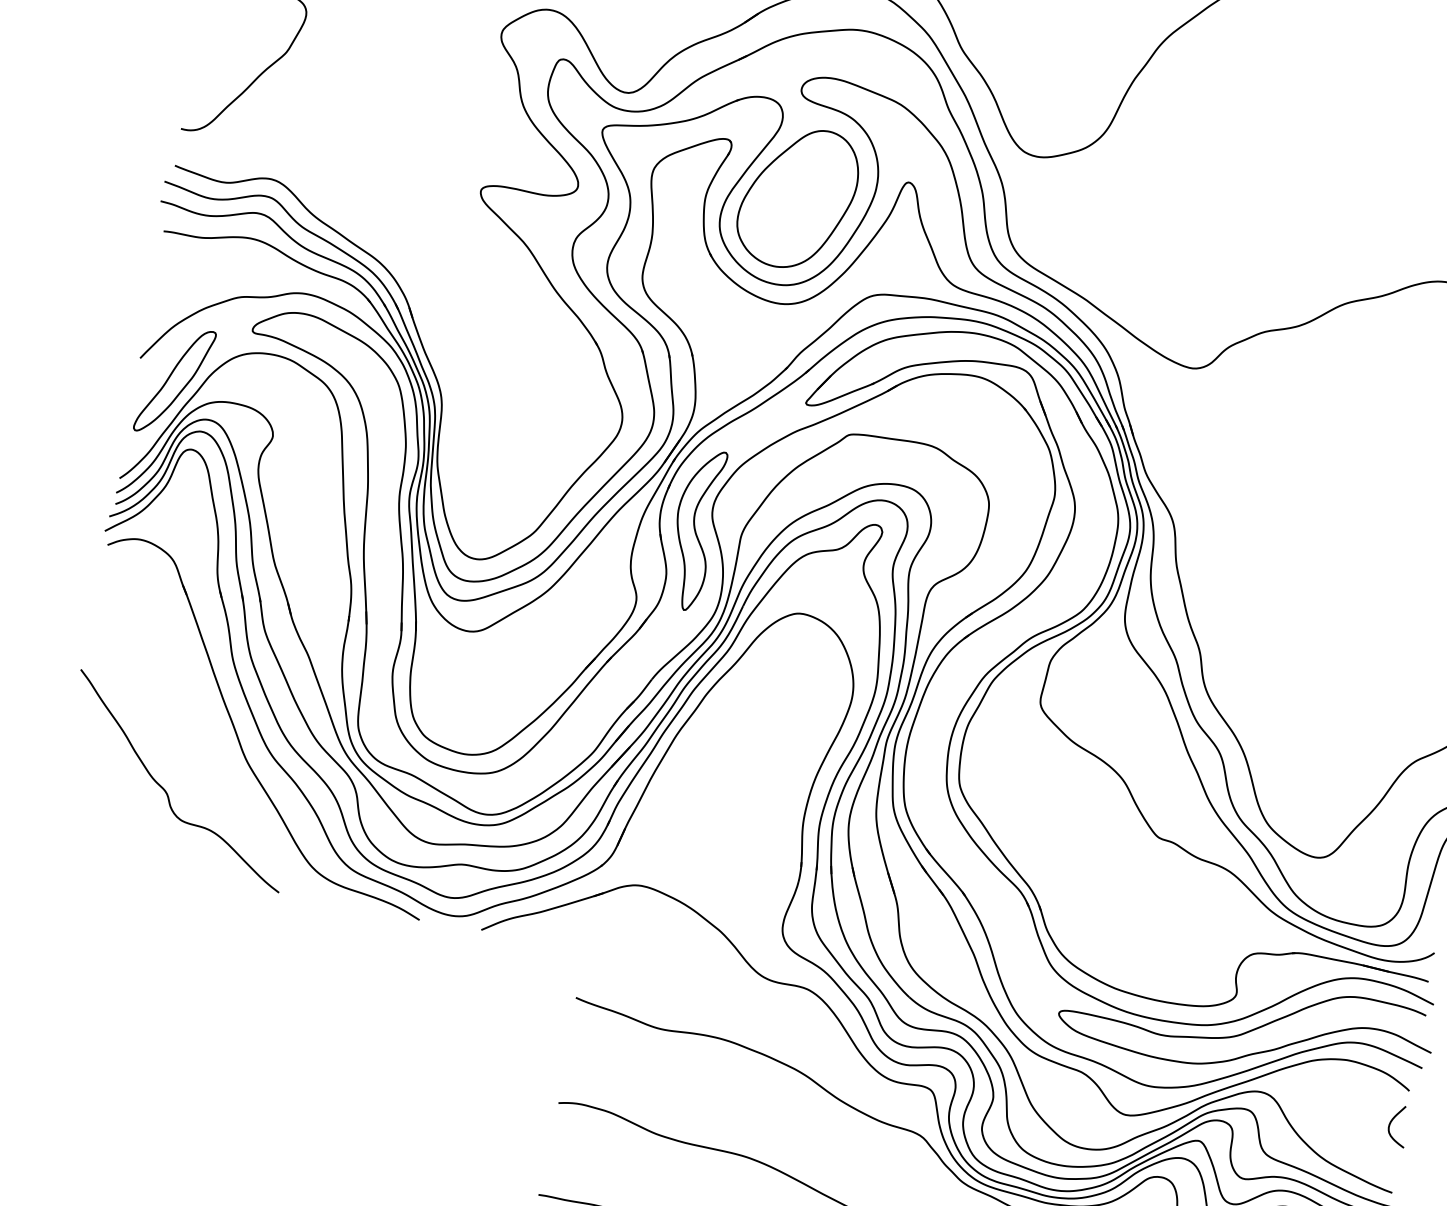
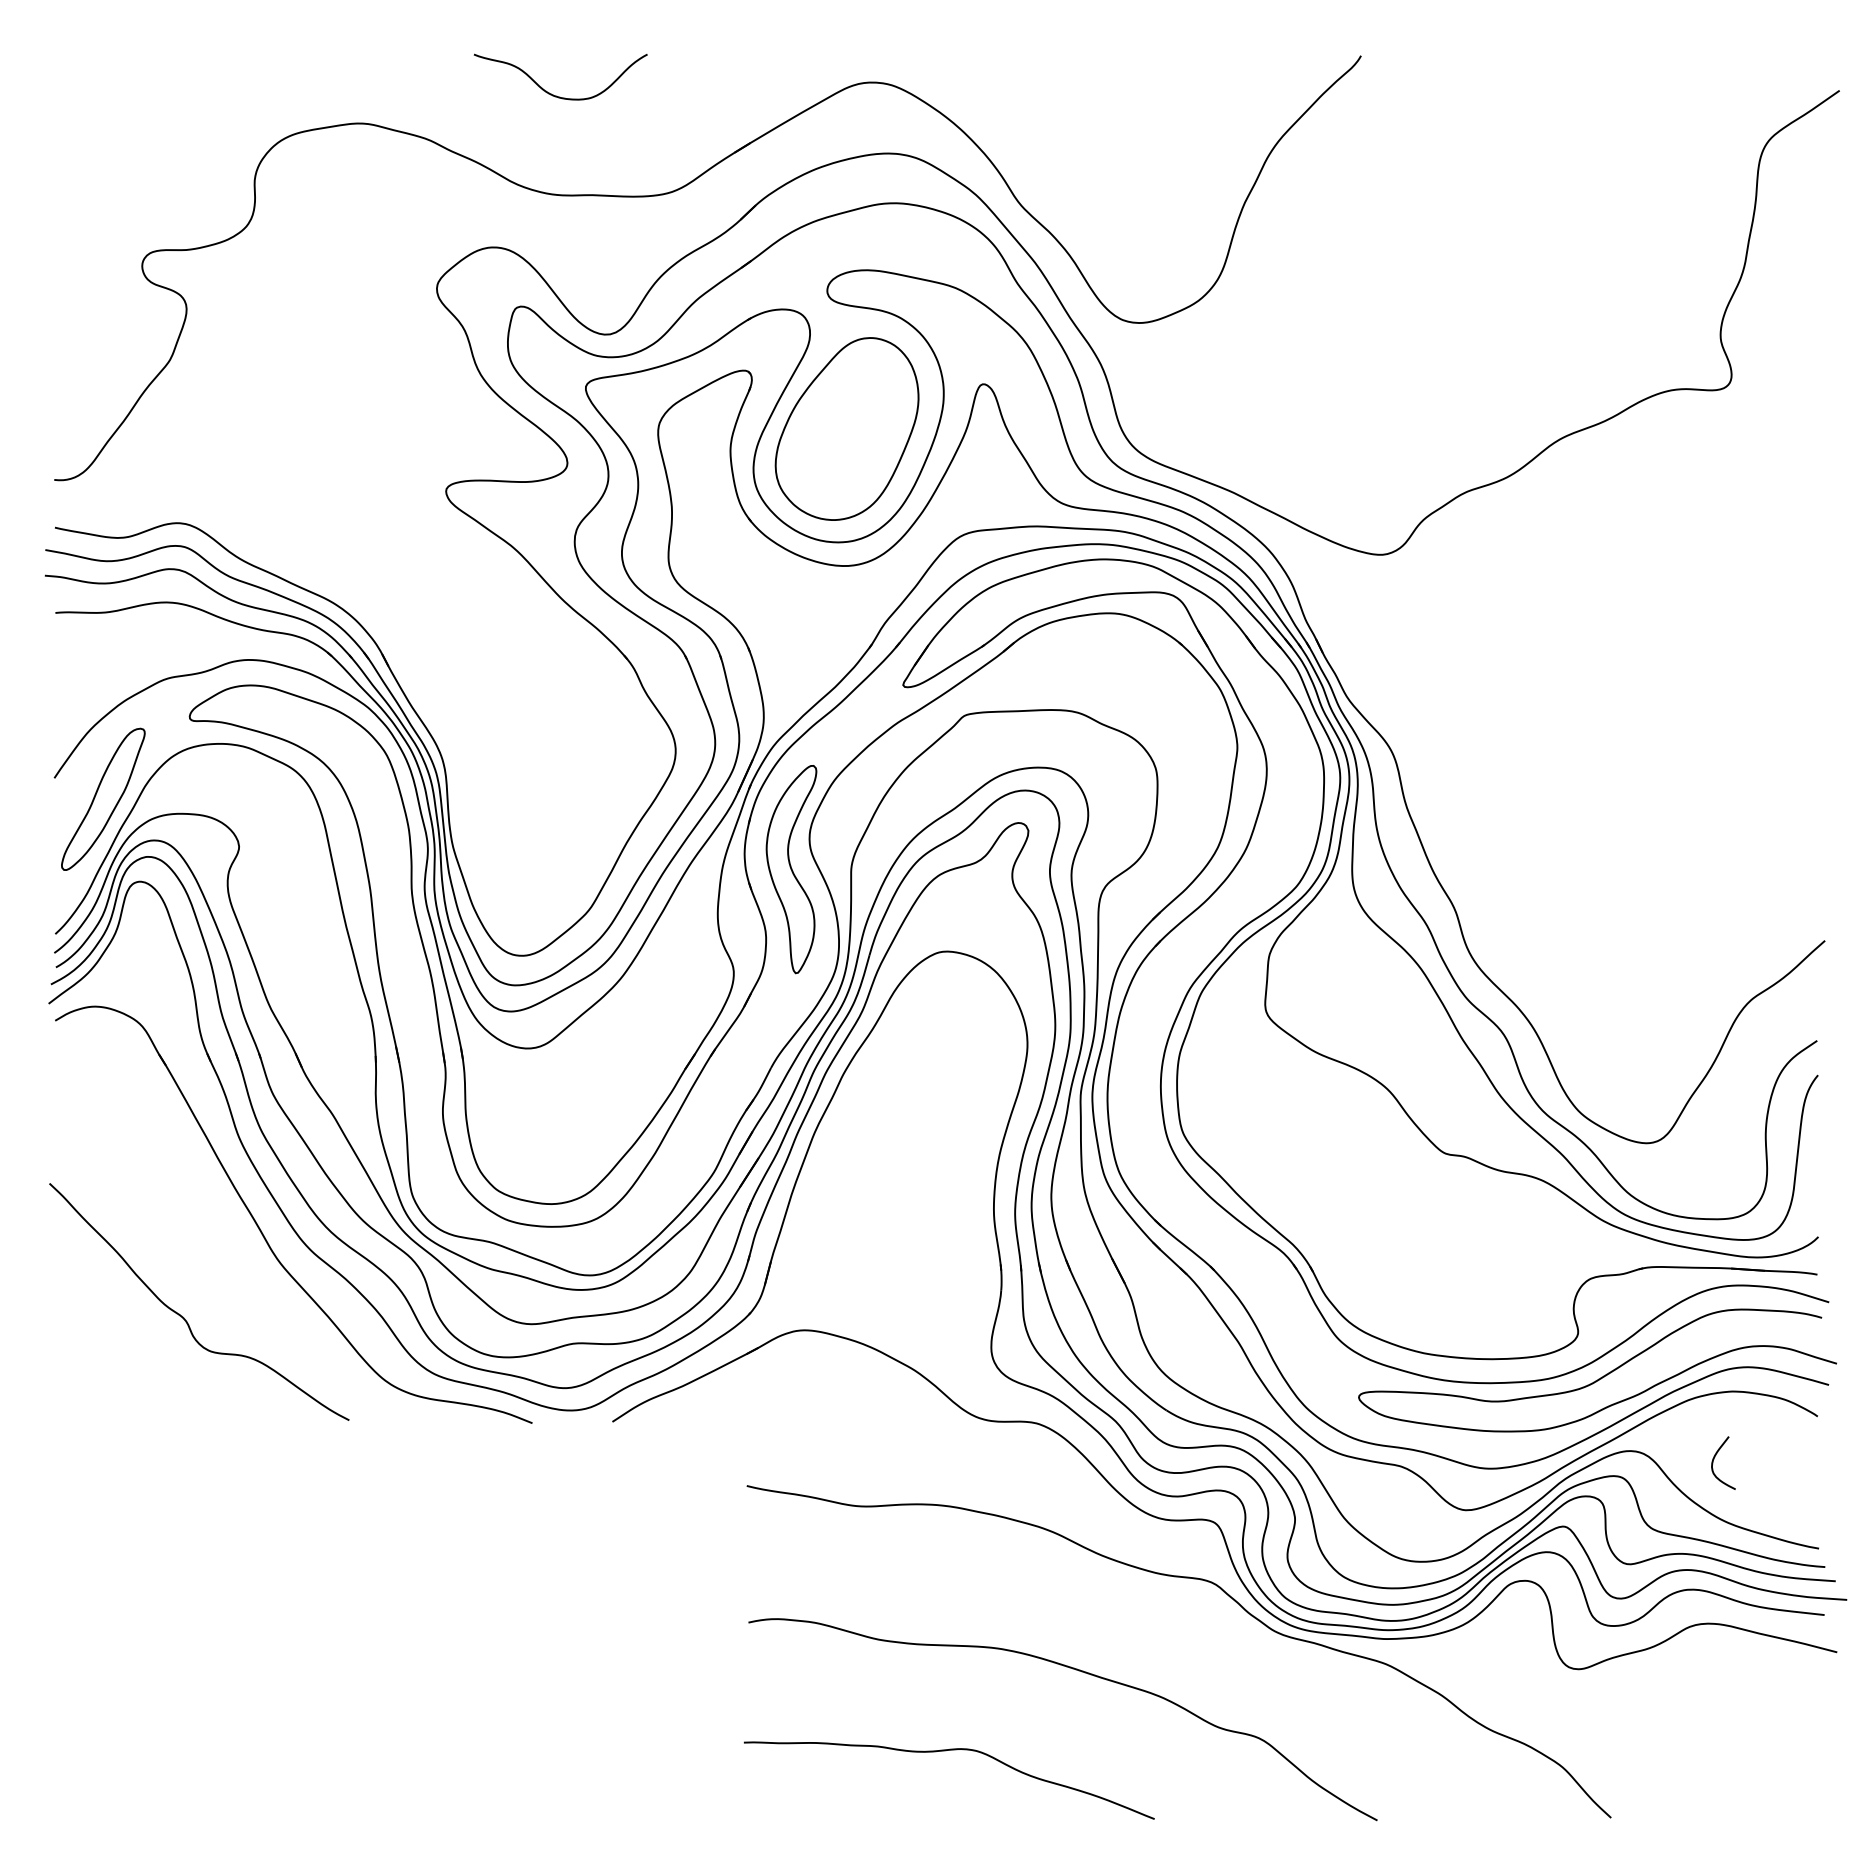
curve: (1392, 1120) -> (1715, 1457), moved

